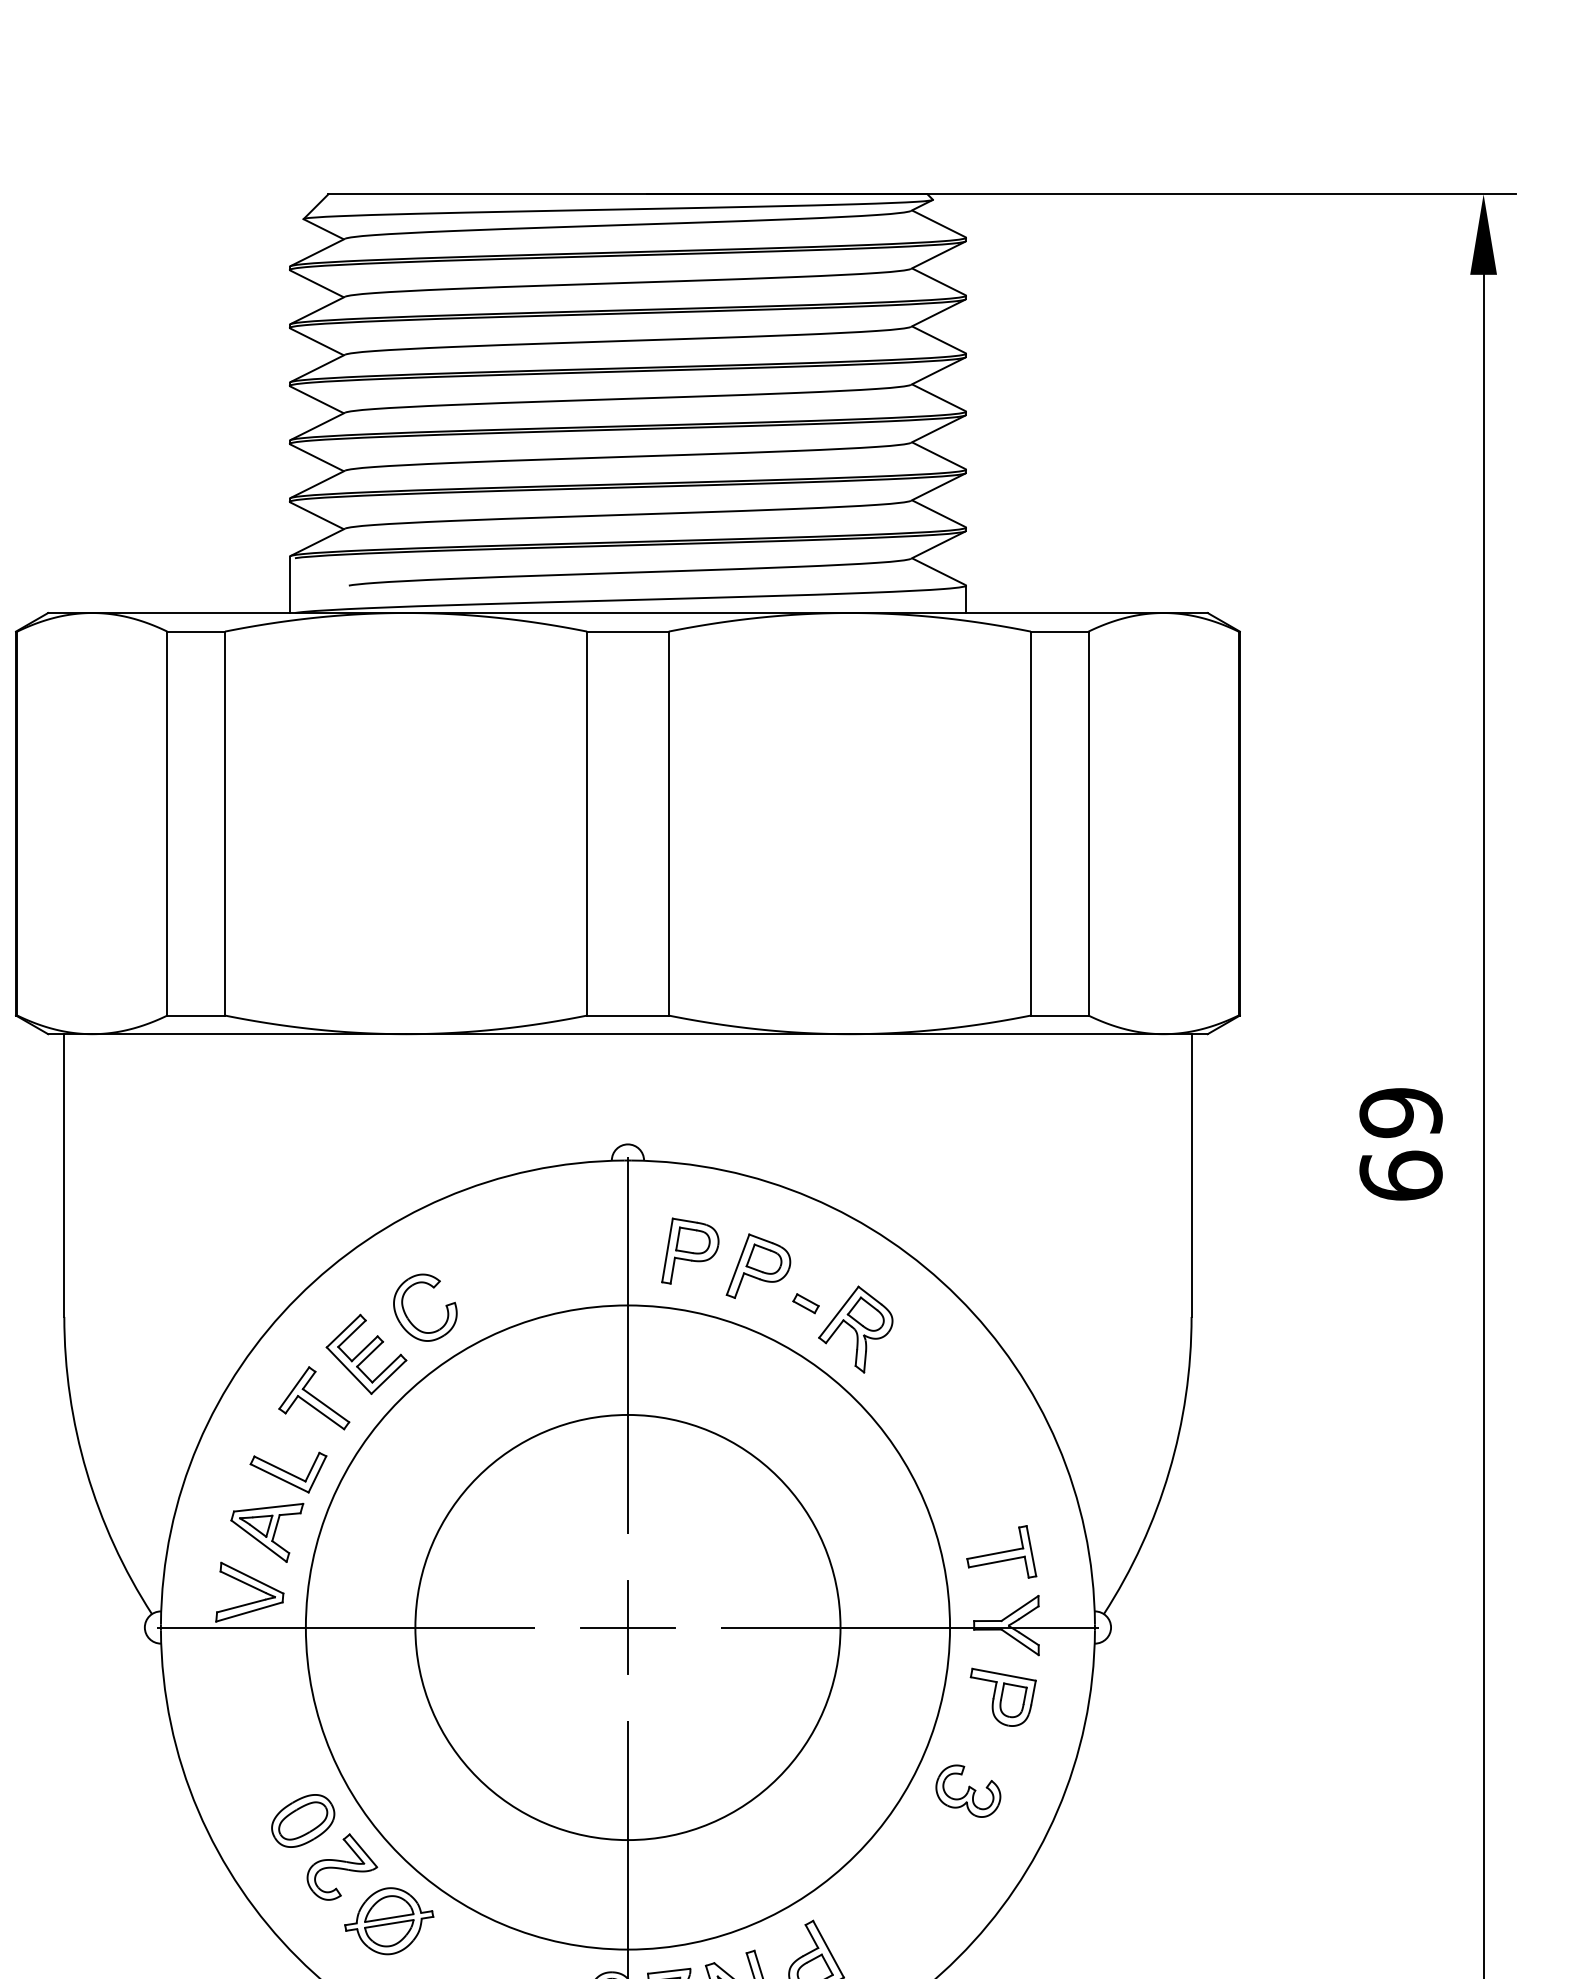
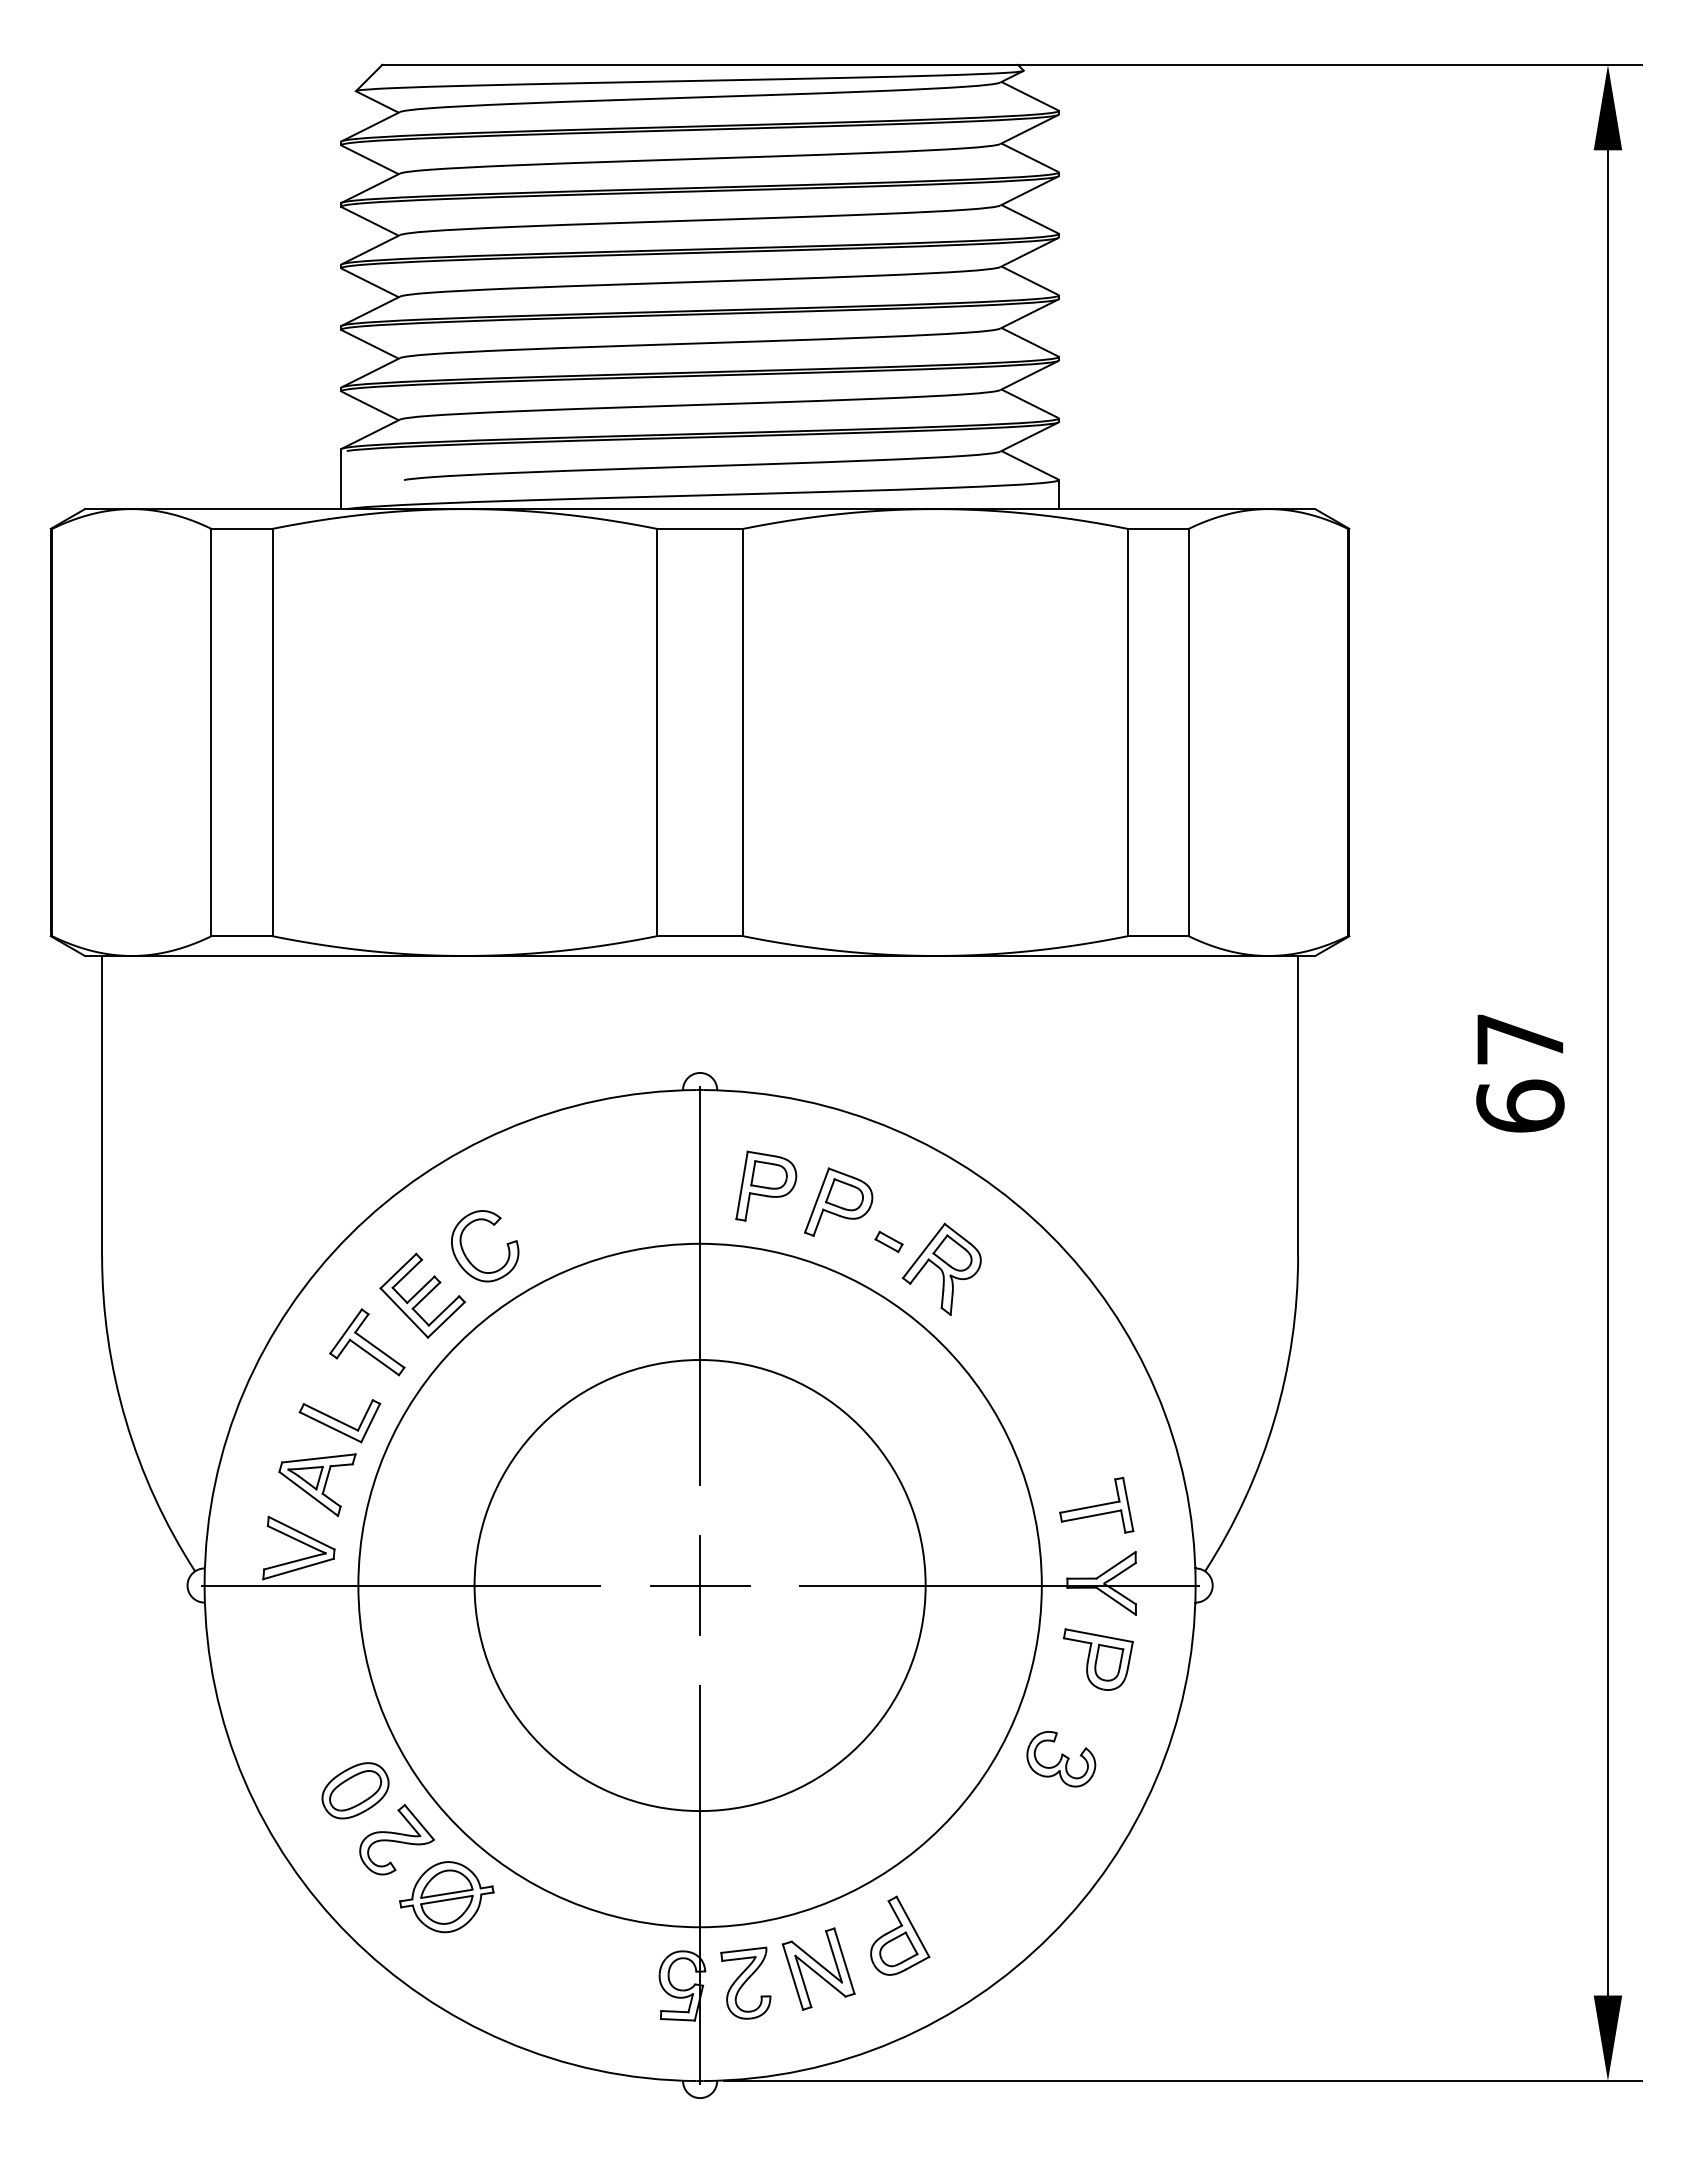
text: (1401, 1112) -> (1520, 1039), 69 -> 67

